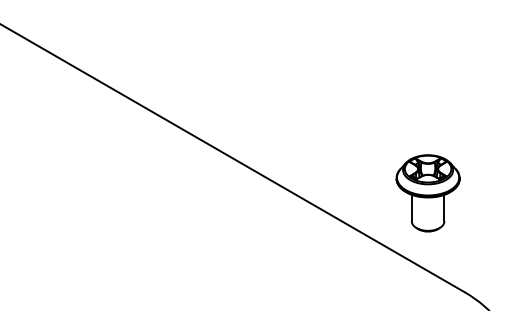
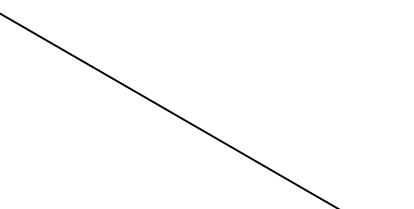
part: (427, 193) -> (342, 146), removed

